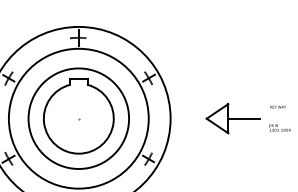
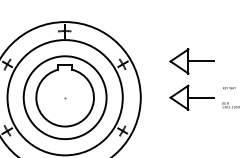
part: (232, 74) -> (191, 61), added

